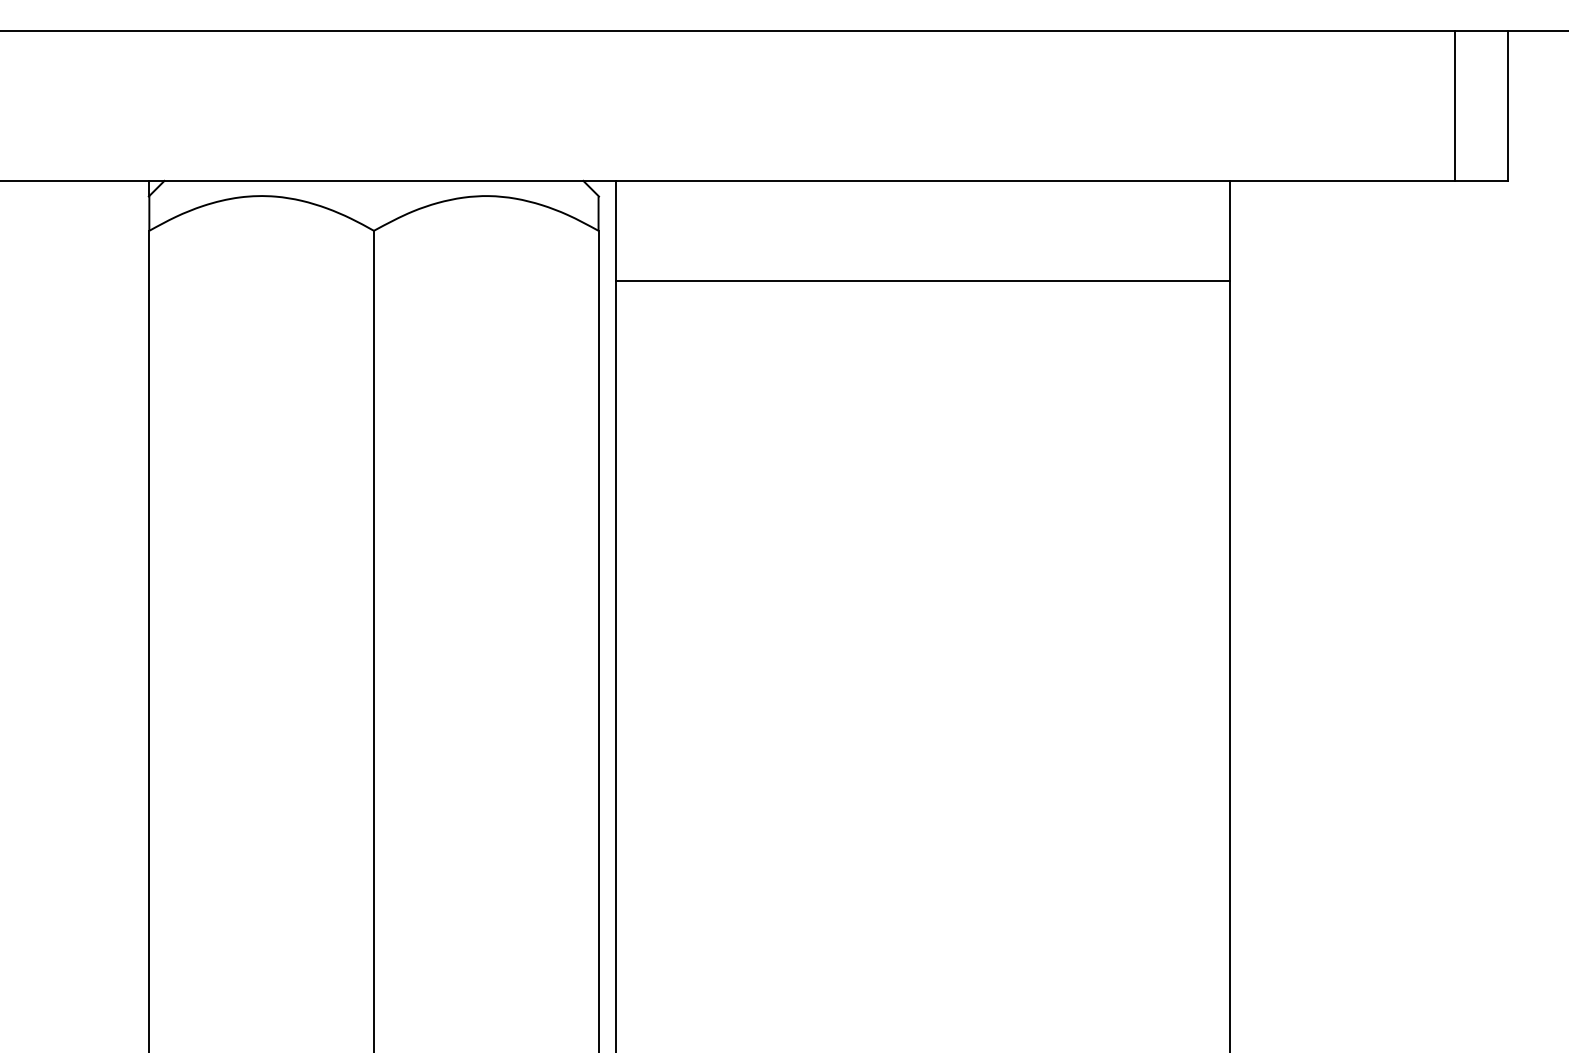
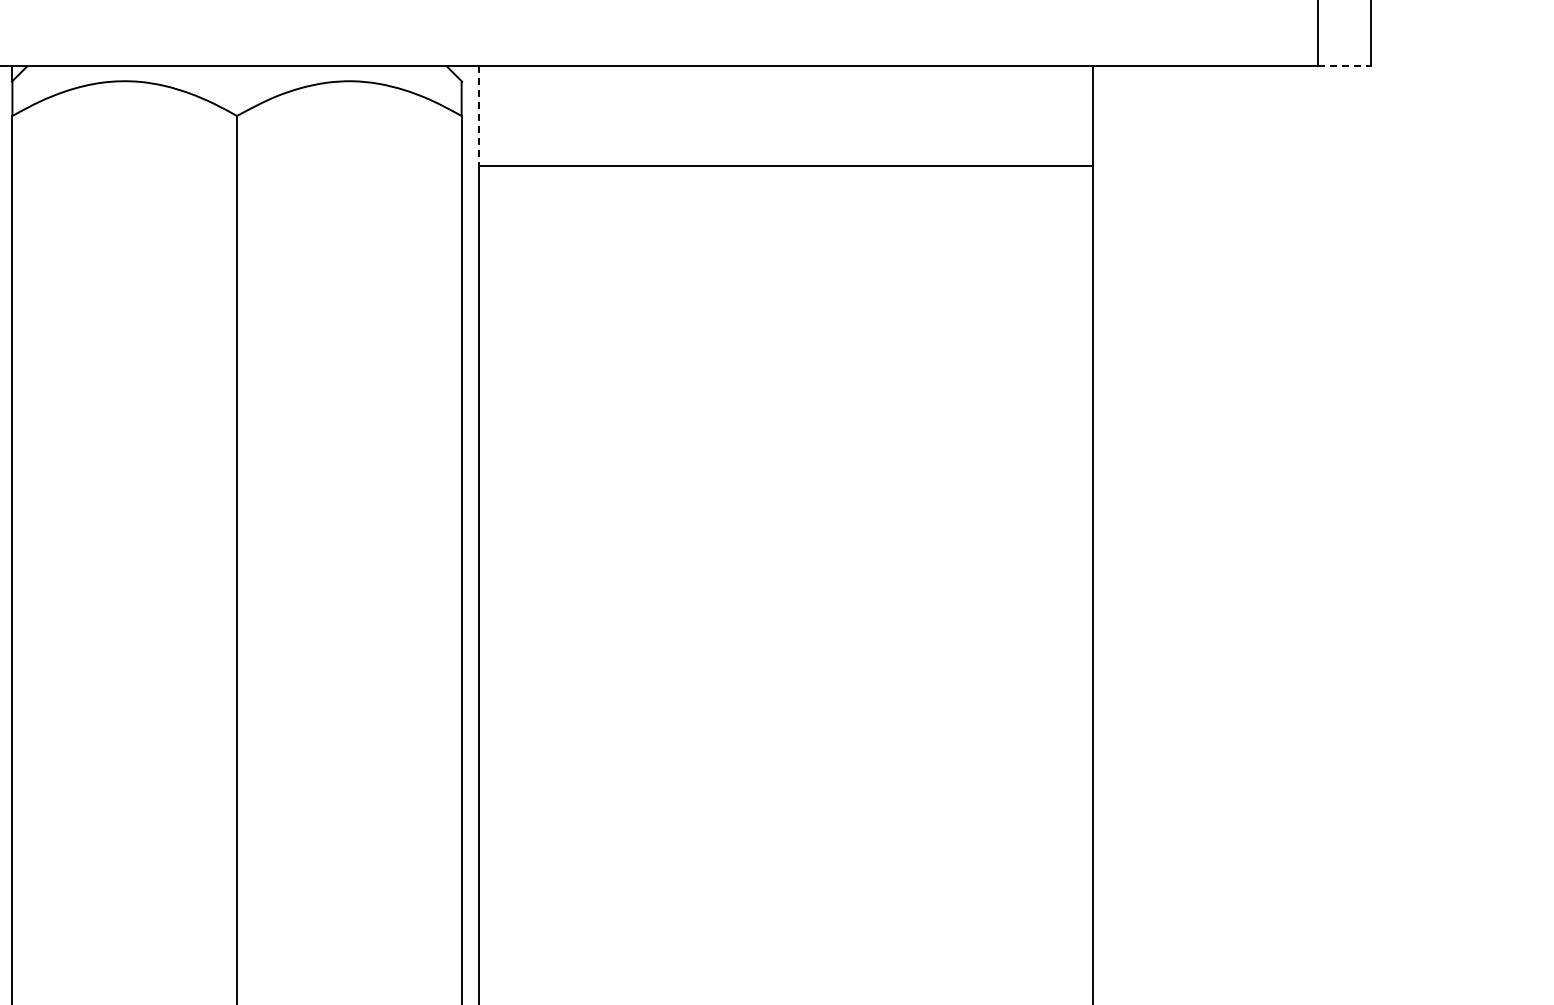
line: (1481, 180) -> (1344, 65), solid -> dashed
line: (616, 230) -> (479, 115), solid -> dashed

